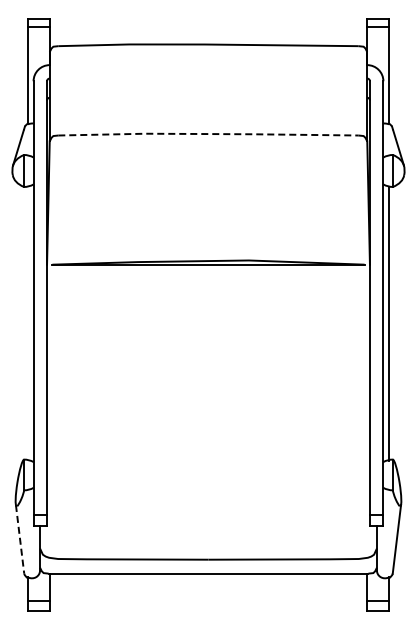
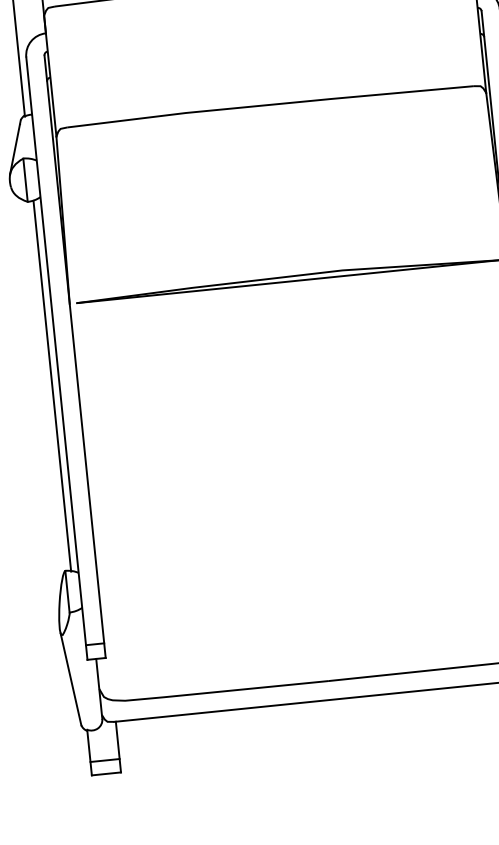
line: (209, 134) -> (271, 105), dashed -> solid
line: (28, 323) -> (52, 386), added
line: (20, 539) -> (71, 679), dashed -> solid

